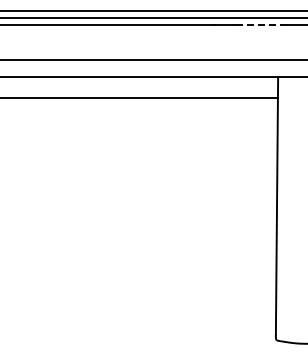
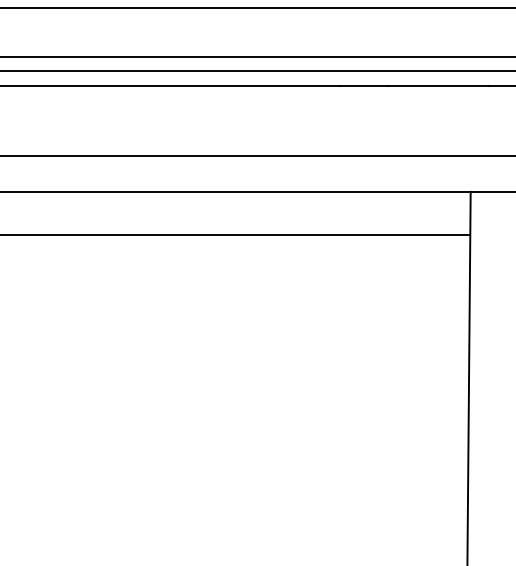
line: (262, 25) -> (438, 86), dashed -> solid

